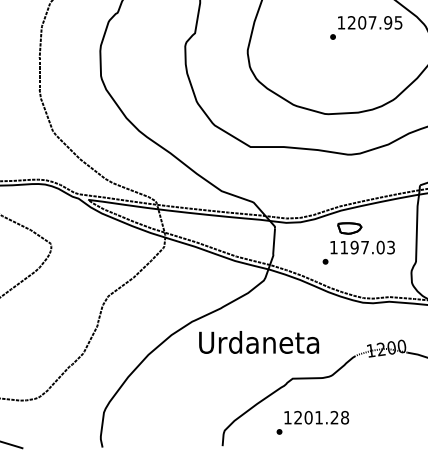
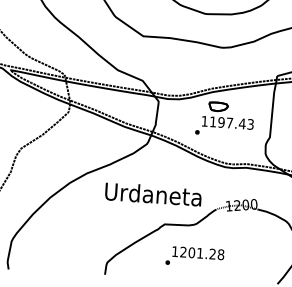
text: (380, 247) -> (242, 123), 1197.03 -> 1197.43
text: (259, 342) -> (153, 194), moved
text: (312, 422) -> (194, 256), moved

